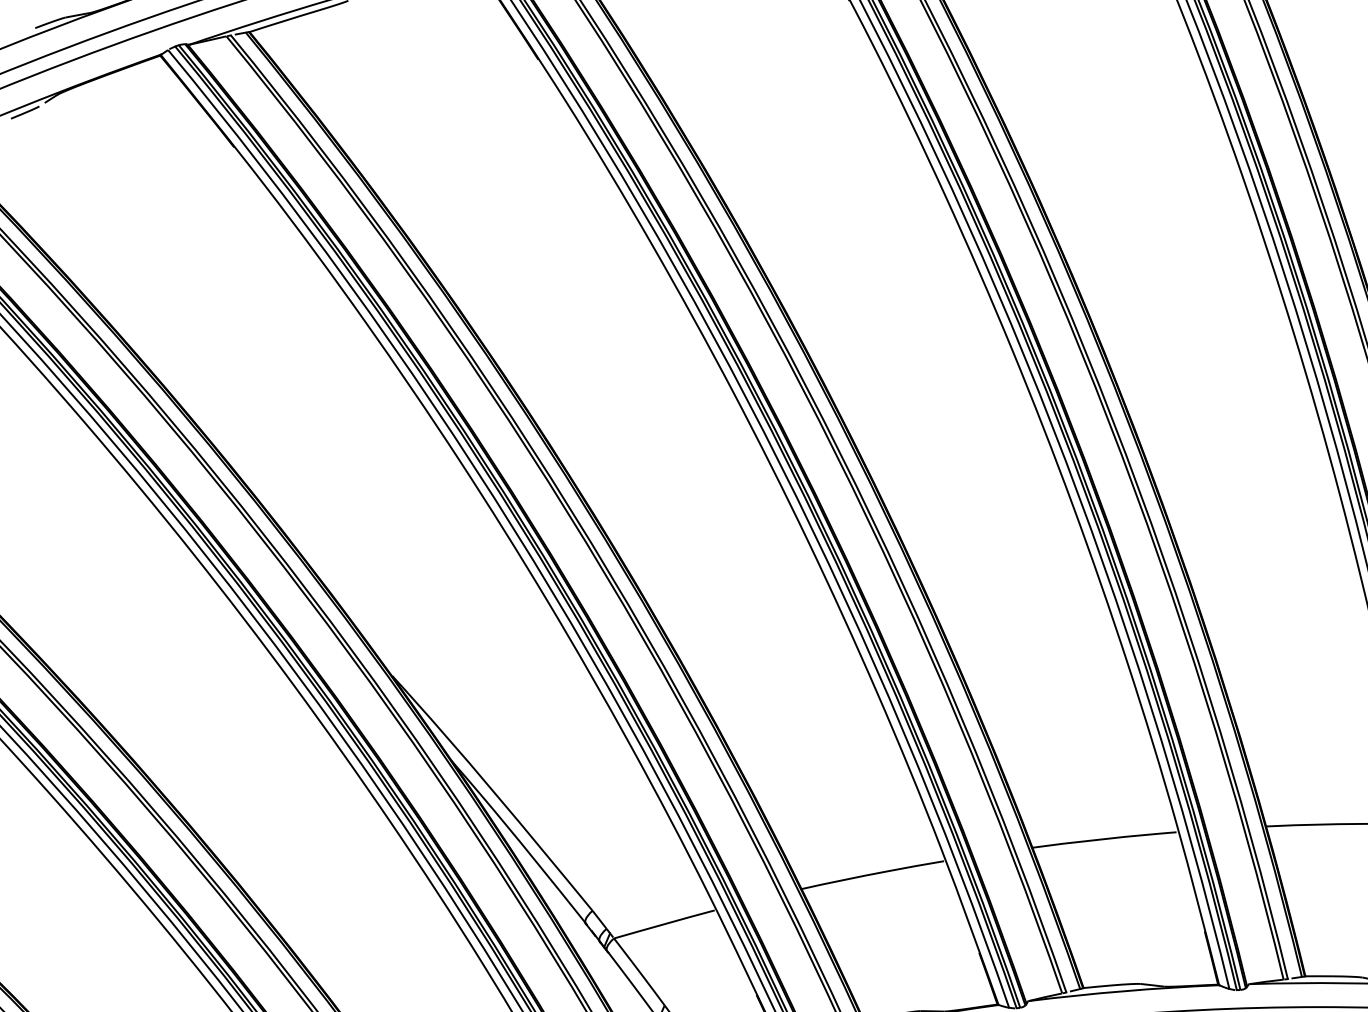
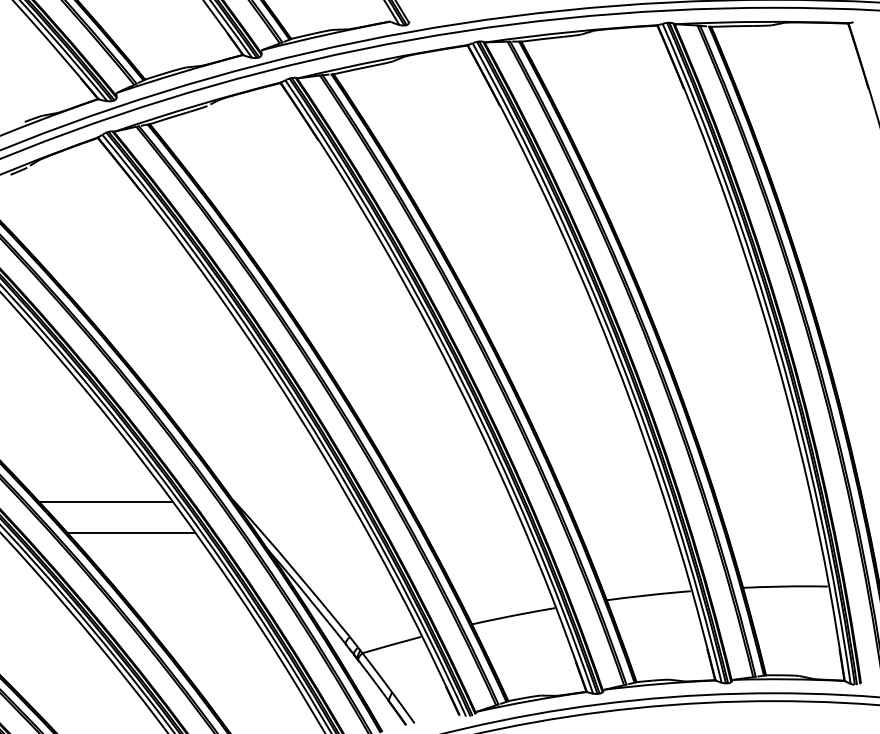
line: (171, 678) -> (104, 501), added
line: (216, 733) -> (130, 533), added

